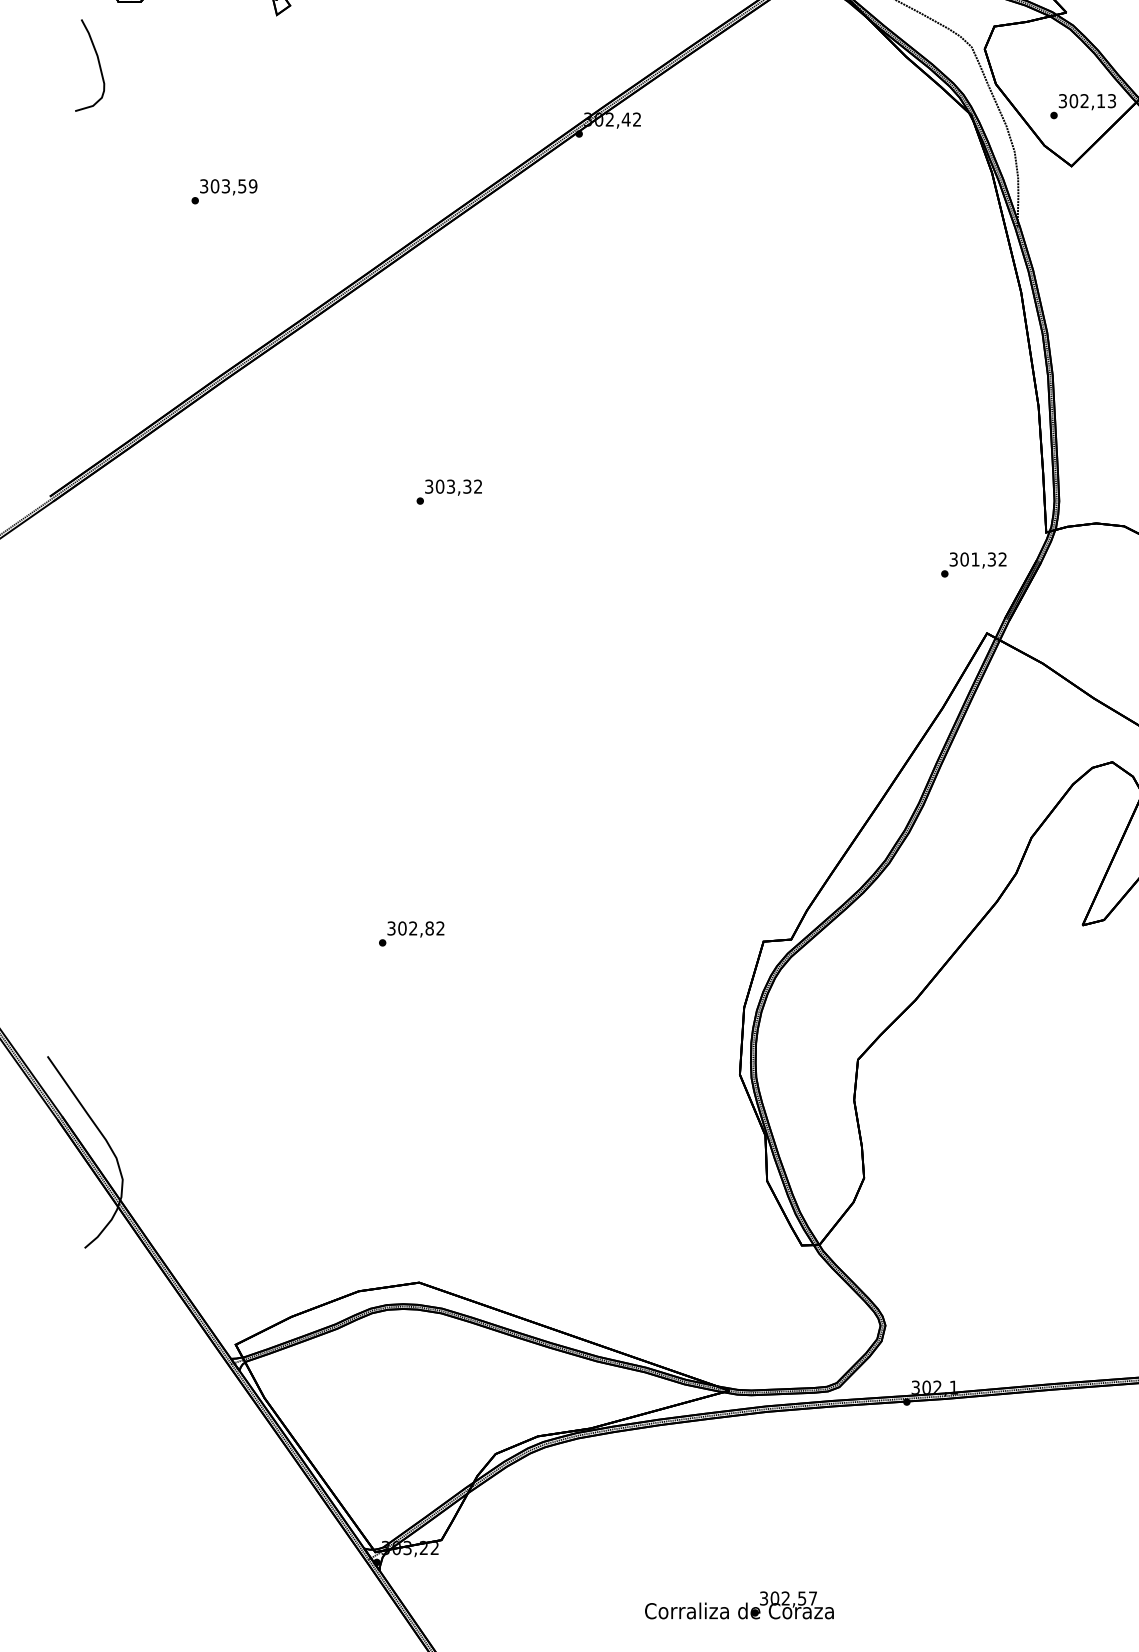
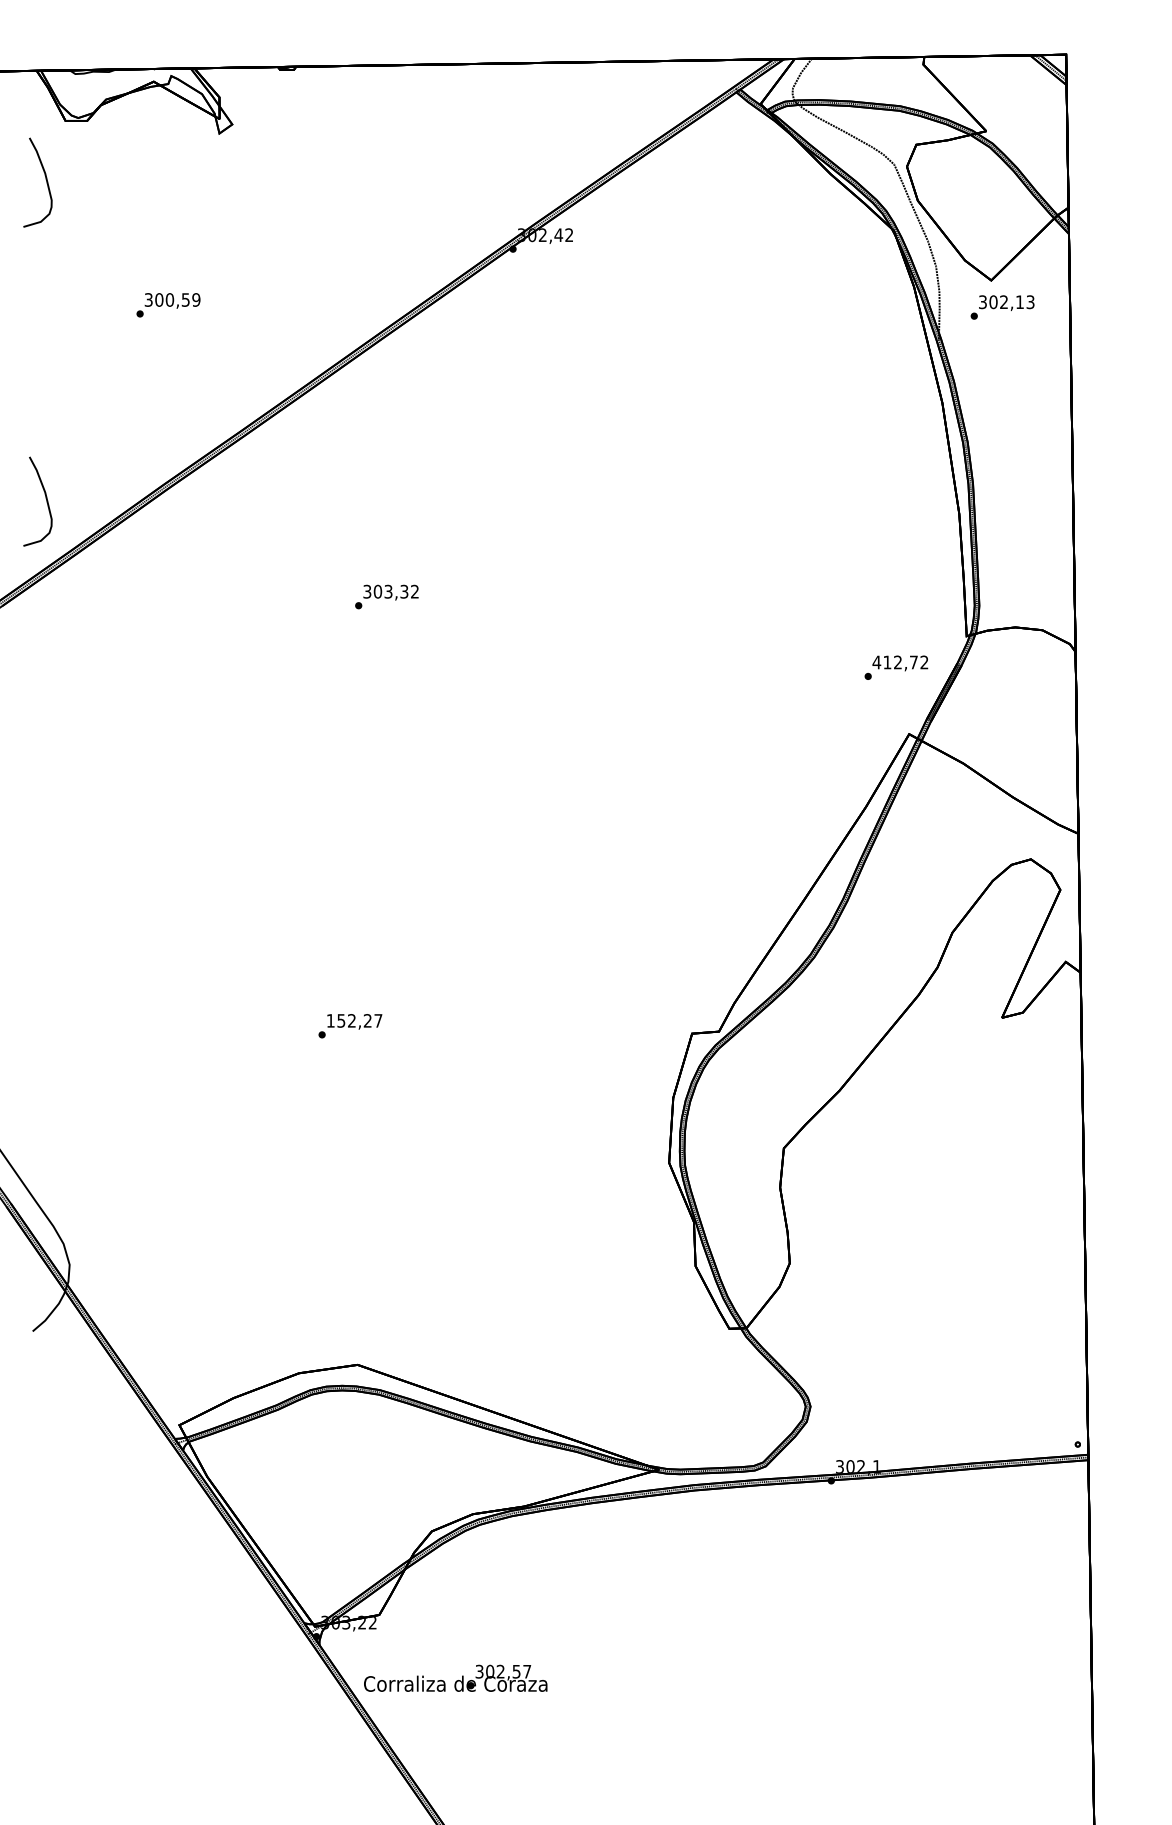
text: (1083, 106) -> (1002, 307), moved
text: (225, 185) -> (169, 299), 303,59 -> 300,59
part: (97, 390) -> (45, 498), added
text: (971, 559) -> (894, 662), 301,32 -> 412,72
text: (415, 928) -> (354, 1020), 302,82 -> 152,27
text: (739, 1604) -> (455, 1677), moved

